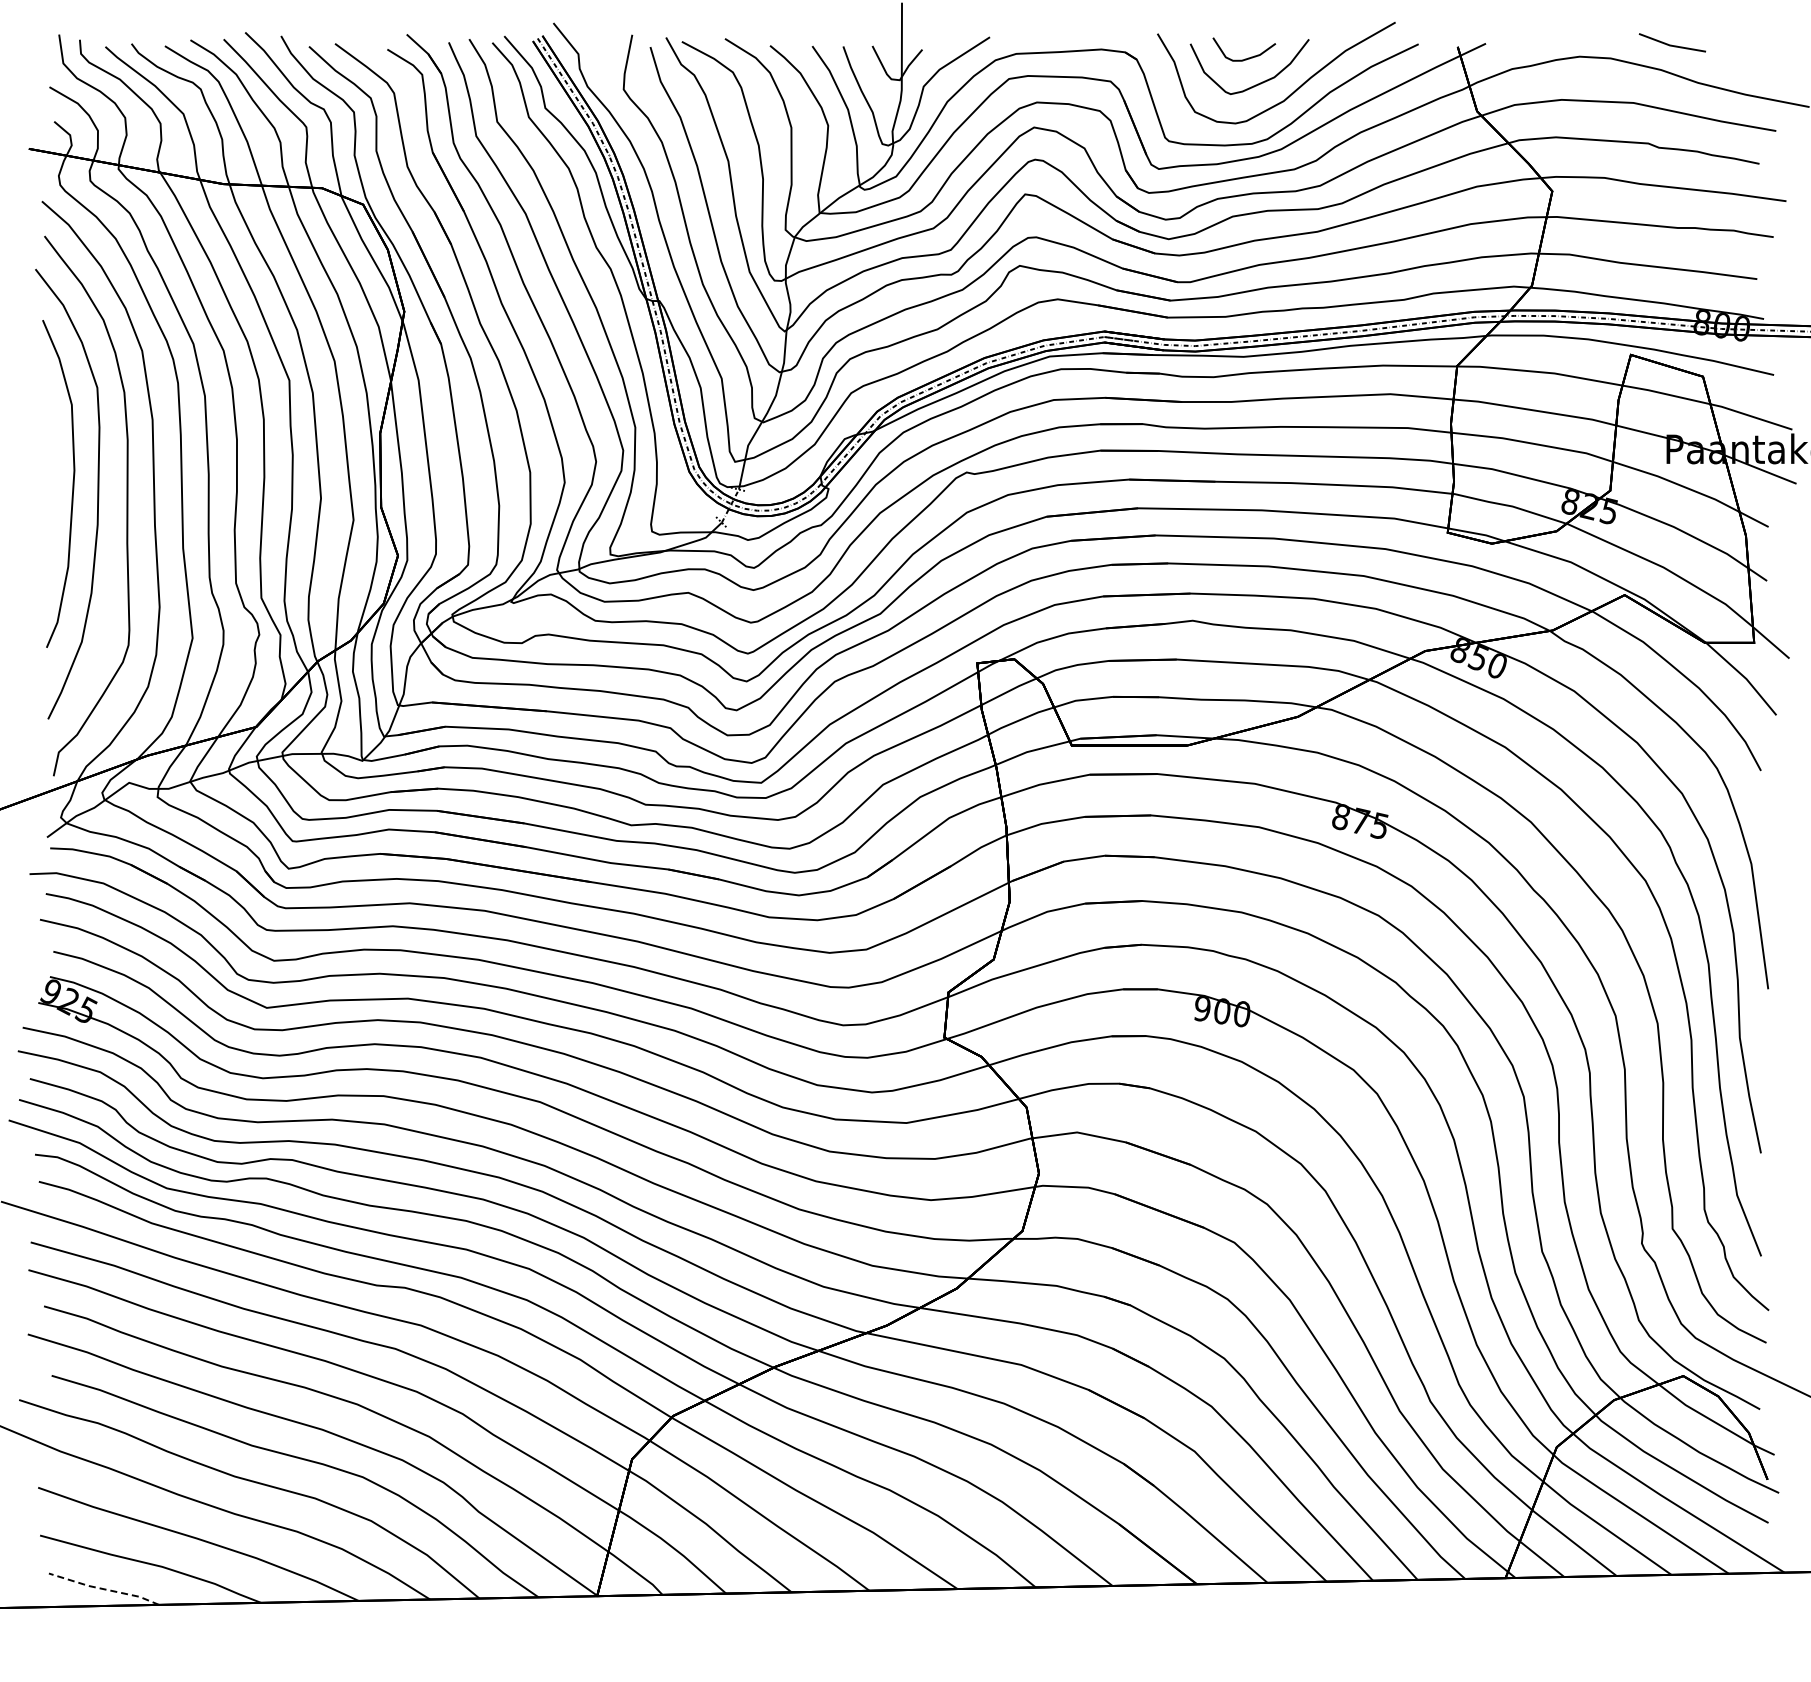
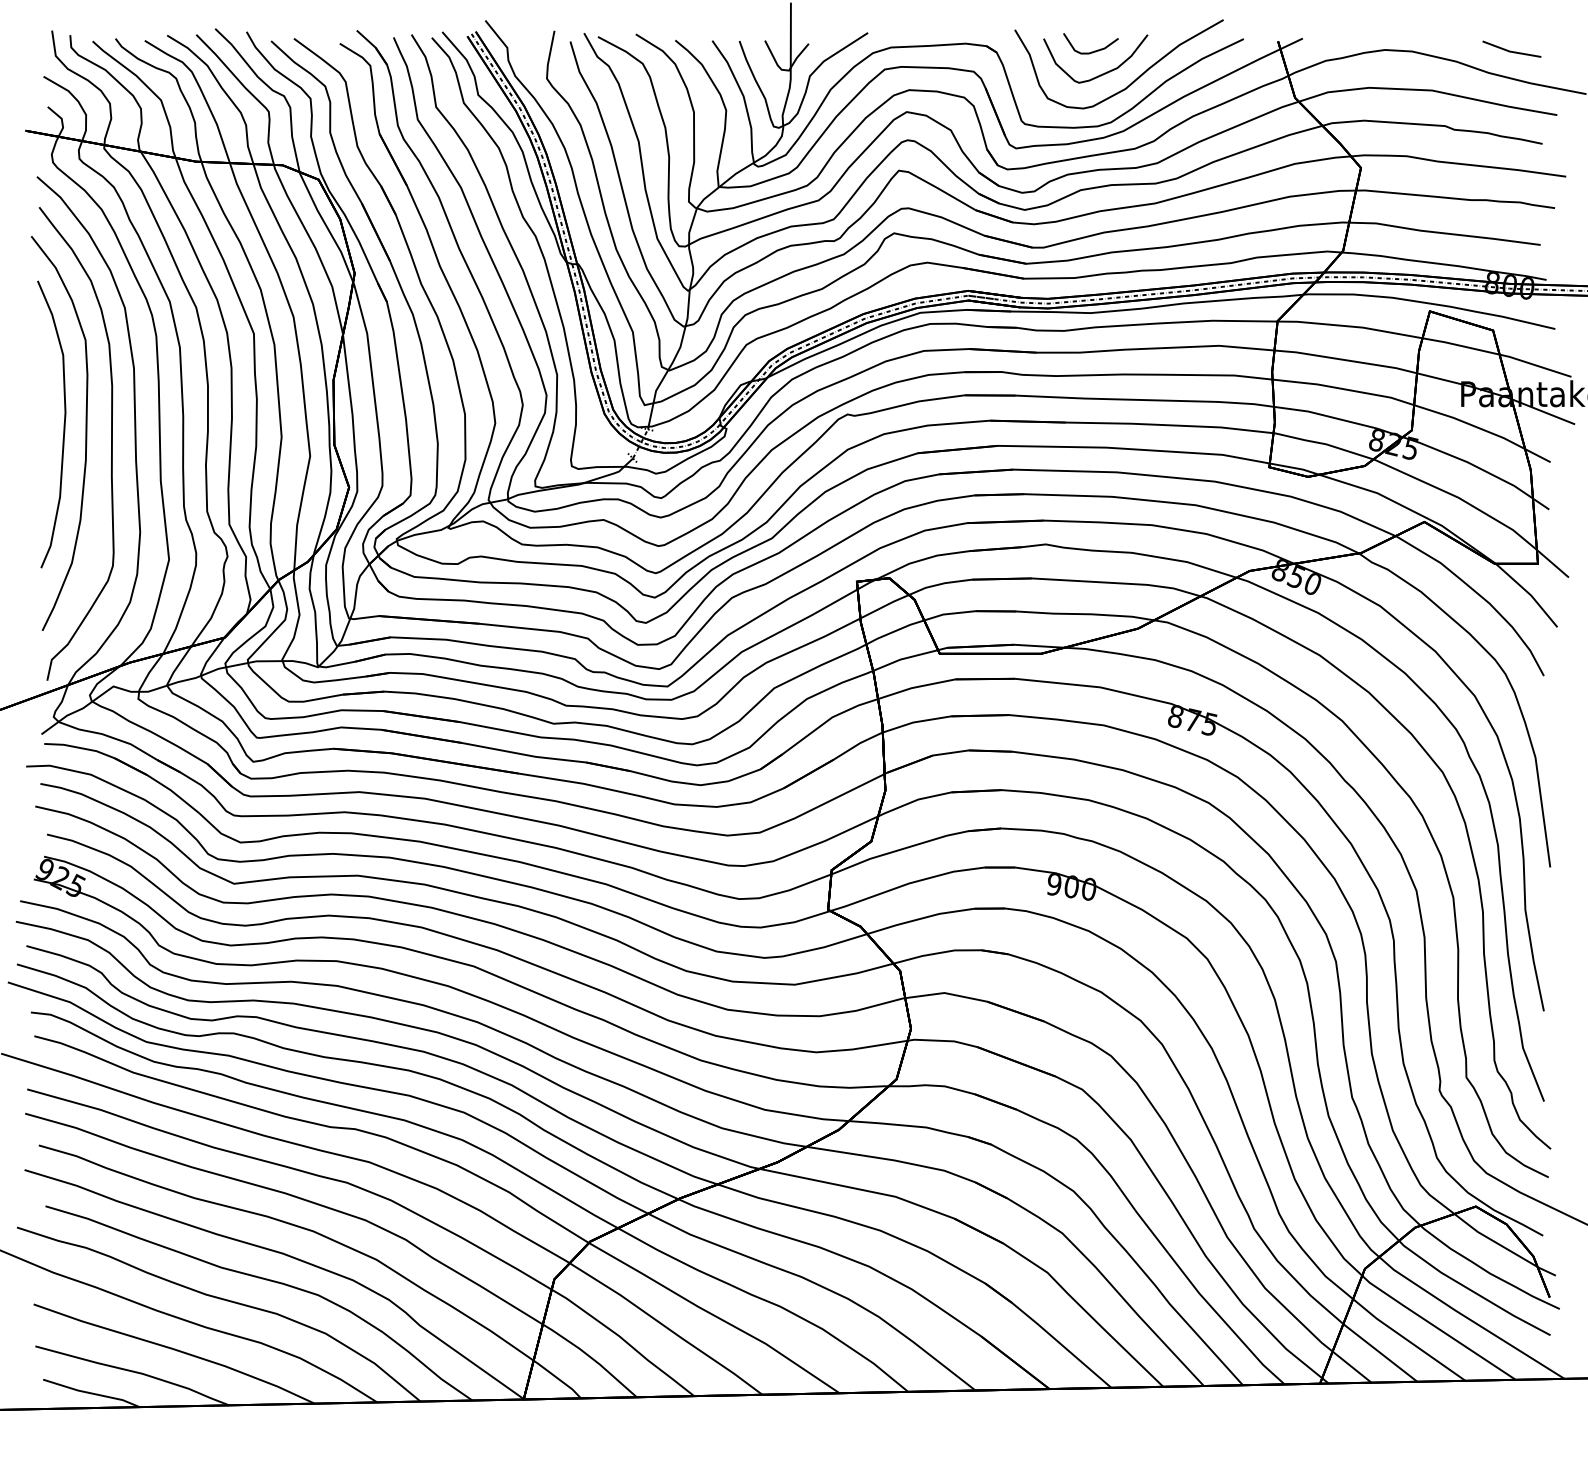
line: (1671, 44) -> (1511, 50), moved
line: (103, 1589) -> (90, 1393), dashed -> solid

